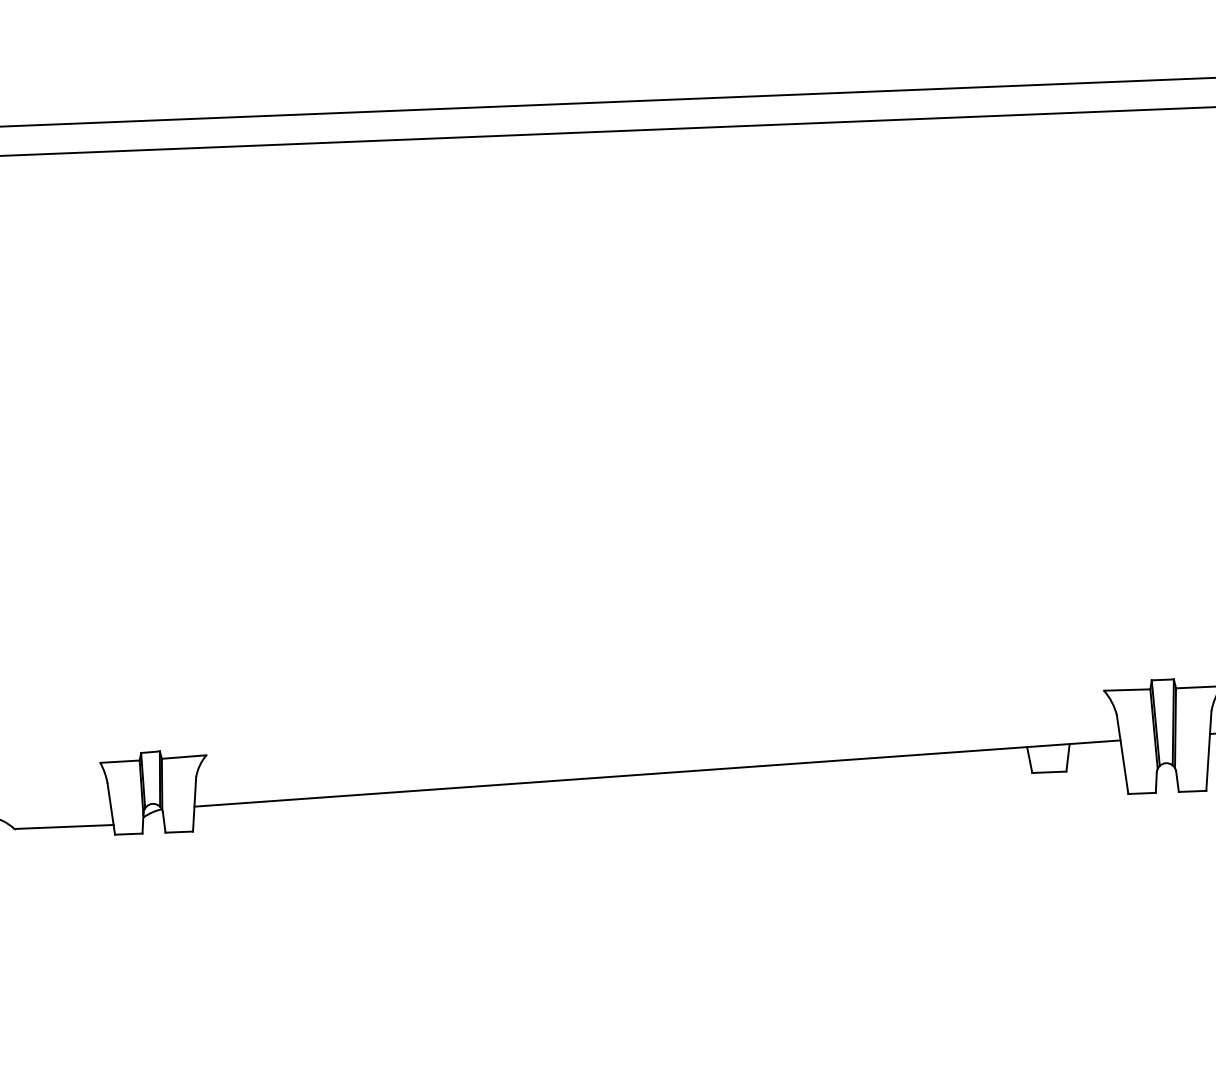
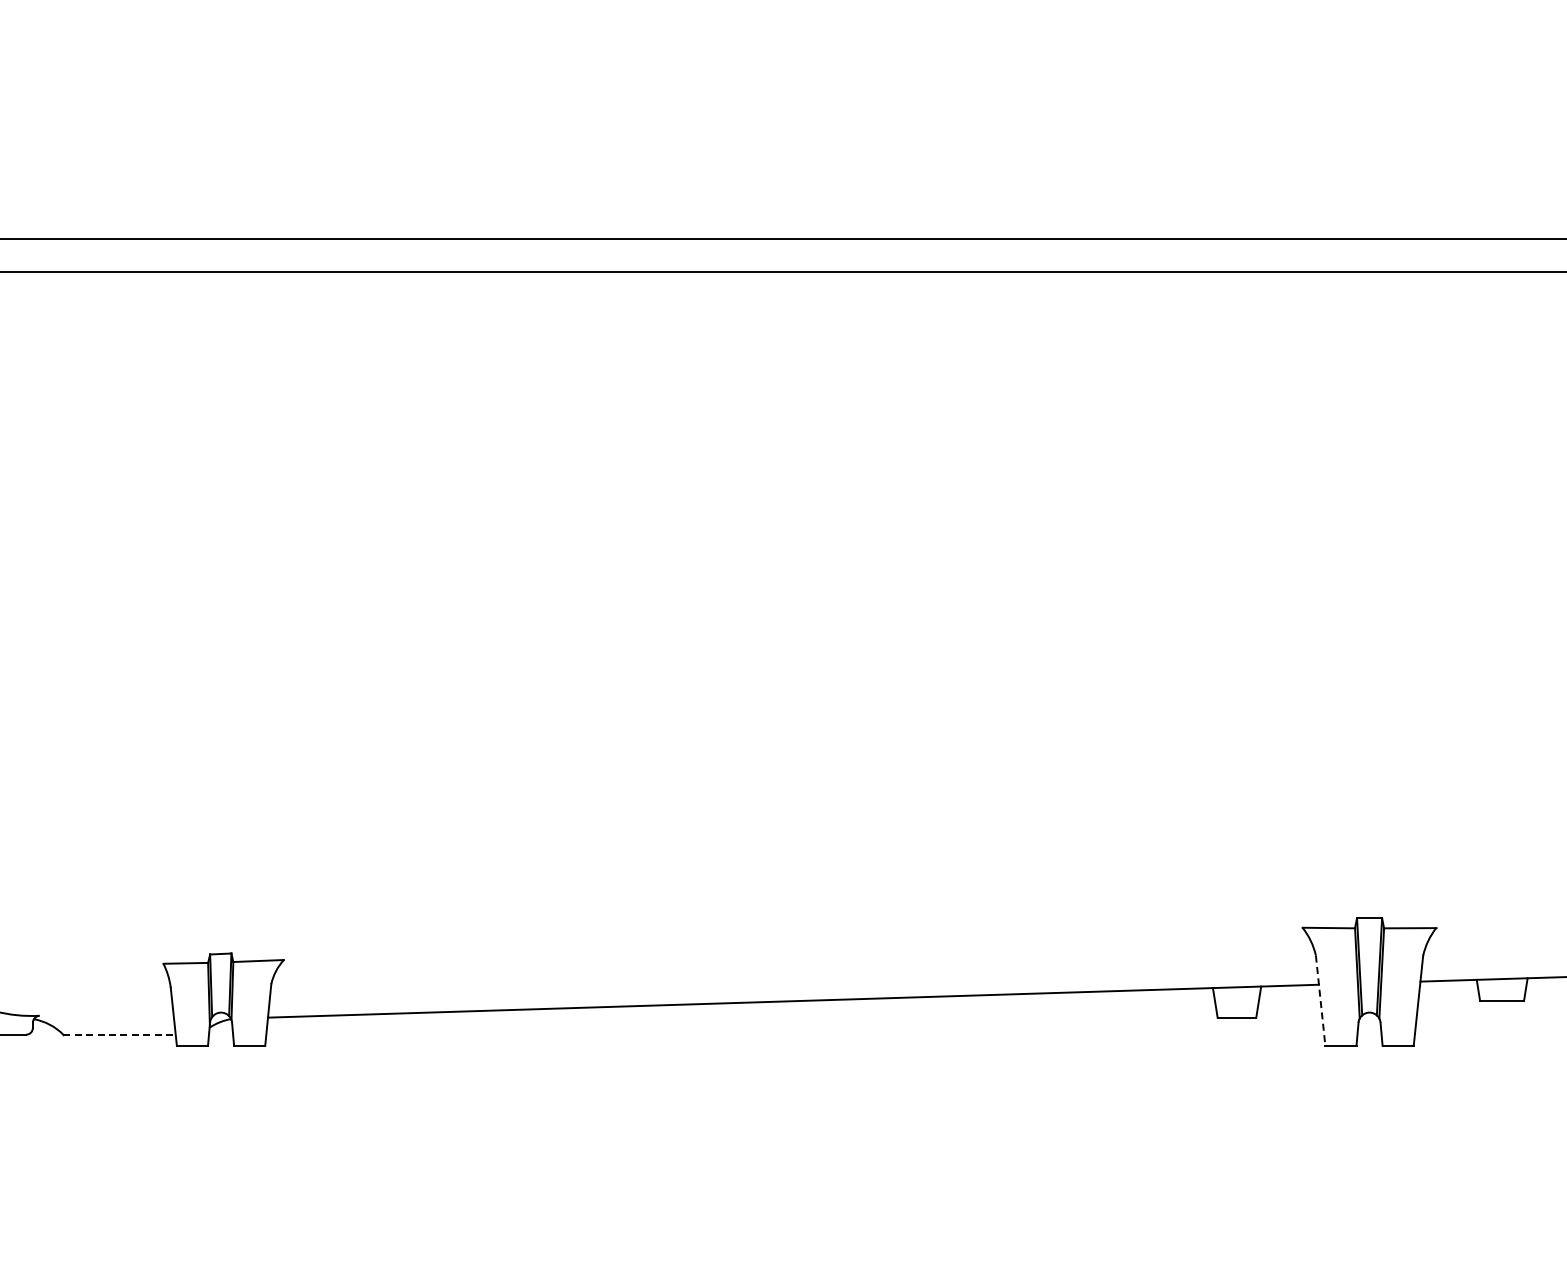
line: (1122, 755) -> (1320, 1001), solid -> dashed
line: (64, 826) -> (120, 1034), solid -> dashed

